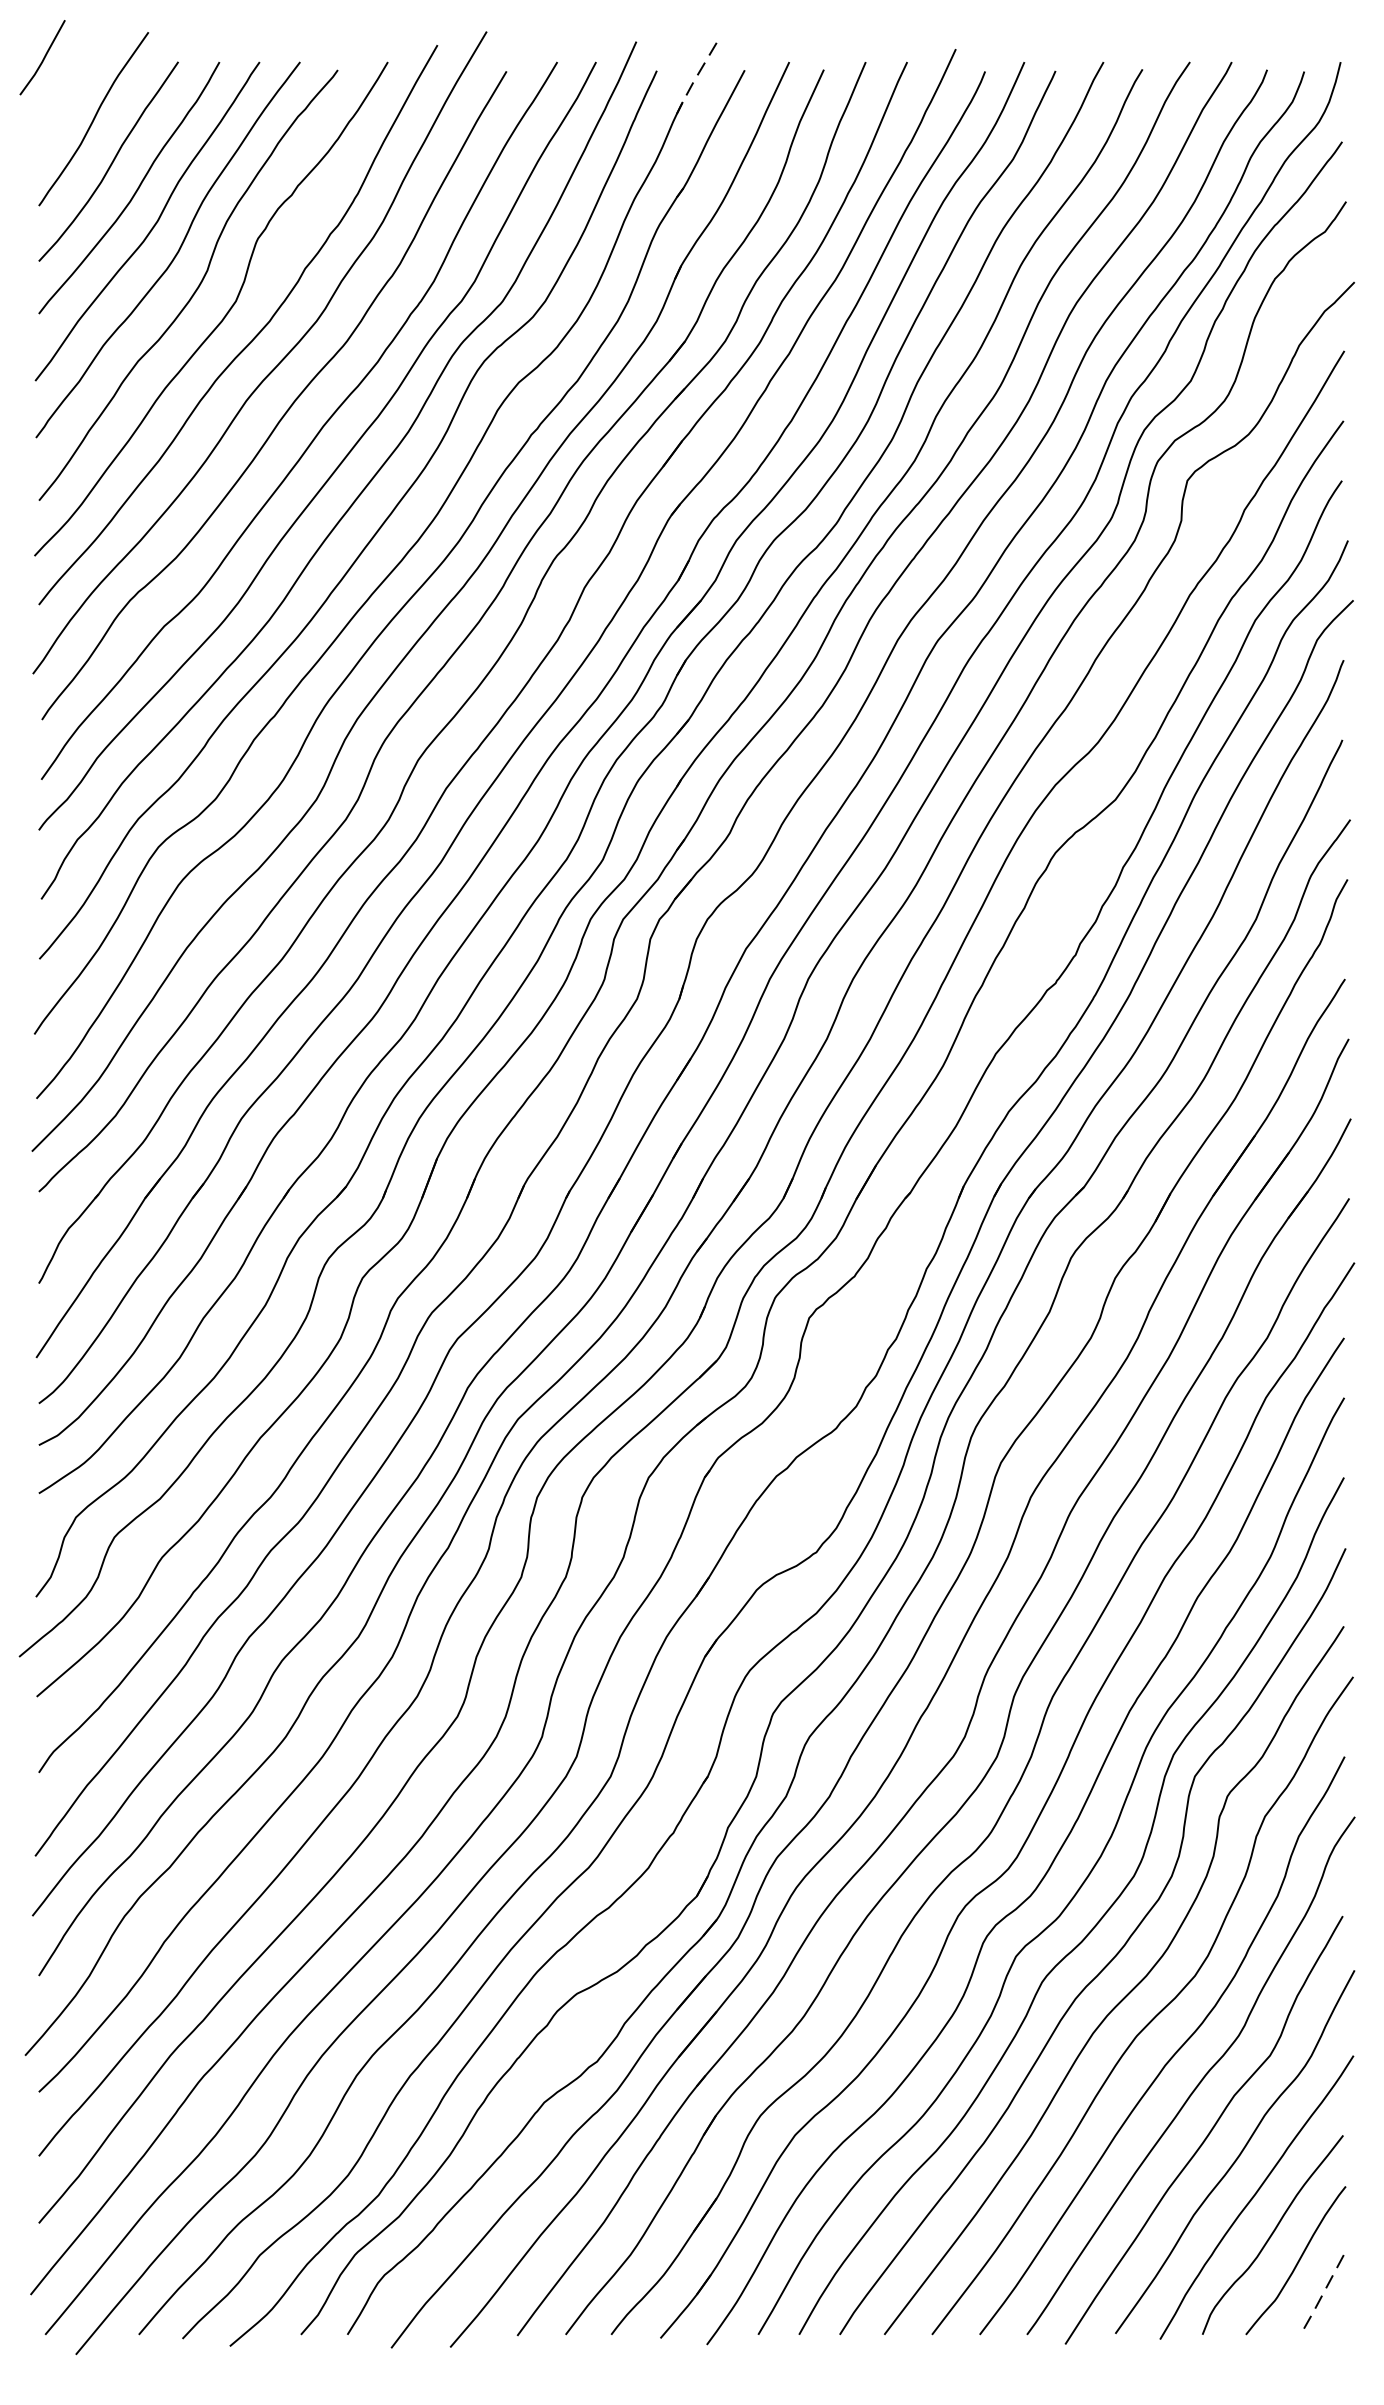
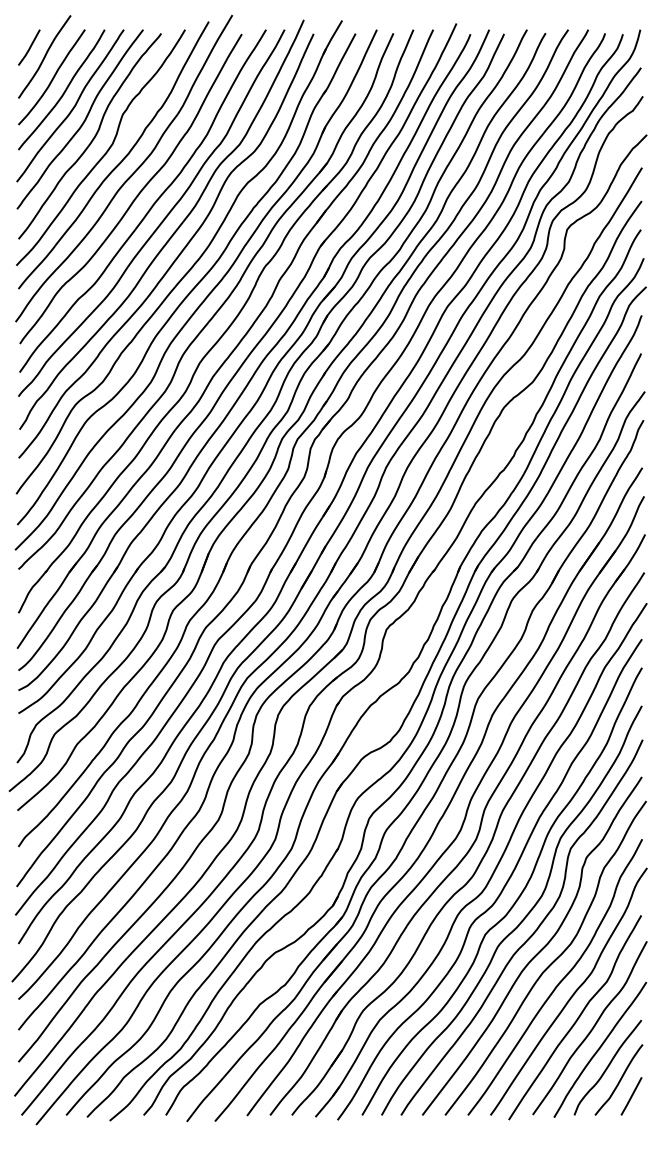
line: (43, 57) -> (29, 47), moved
line: (694, 80) -> (331, 38), dashed -> solid
line: (1322, 2297) -> (631, 1097), dashed -> solid

